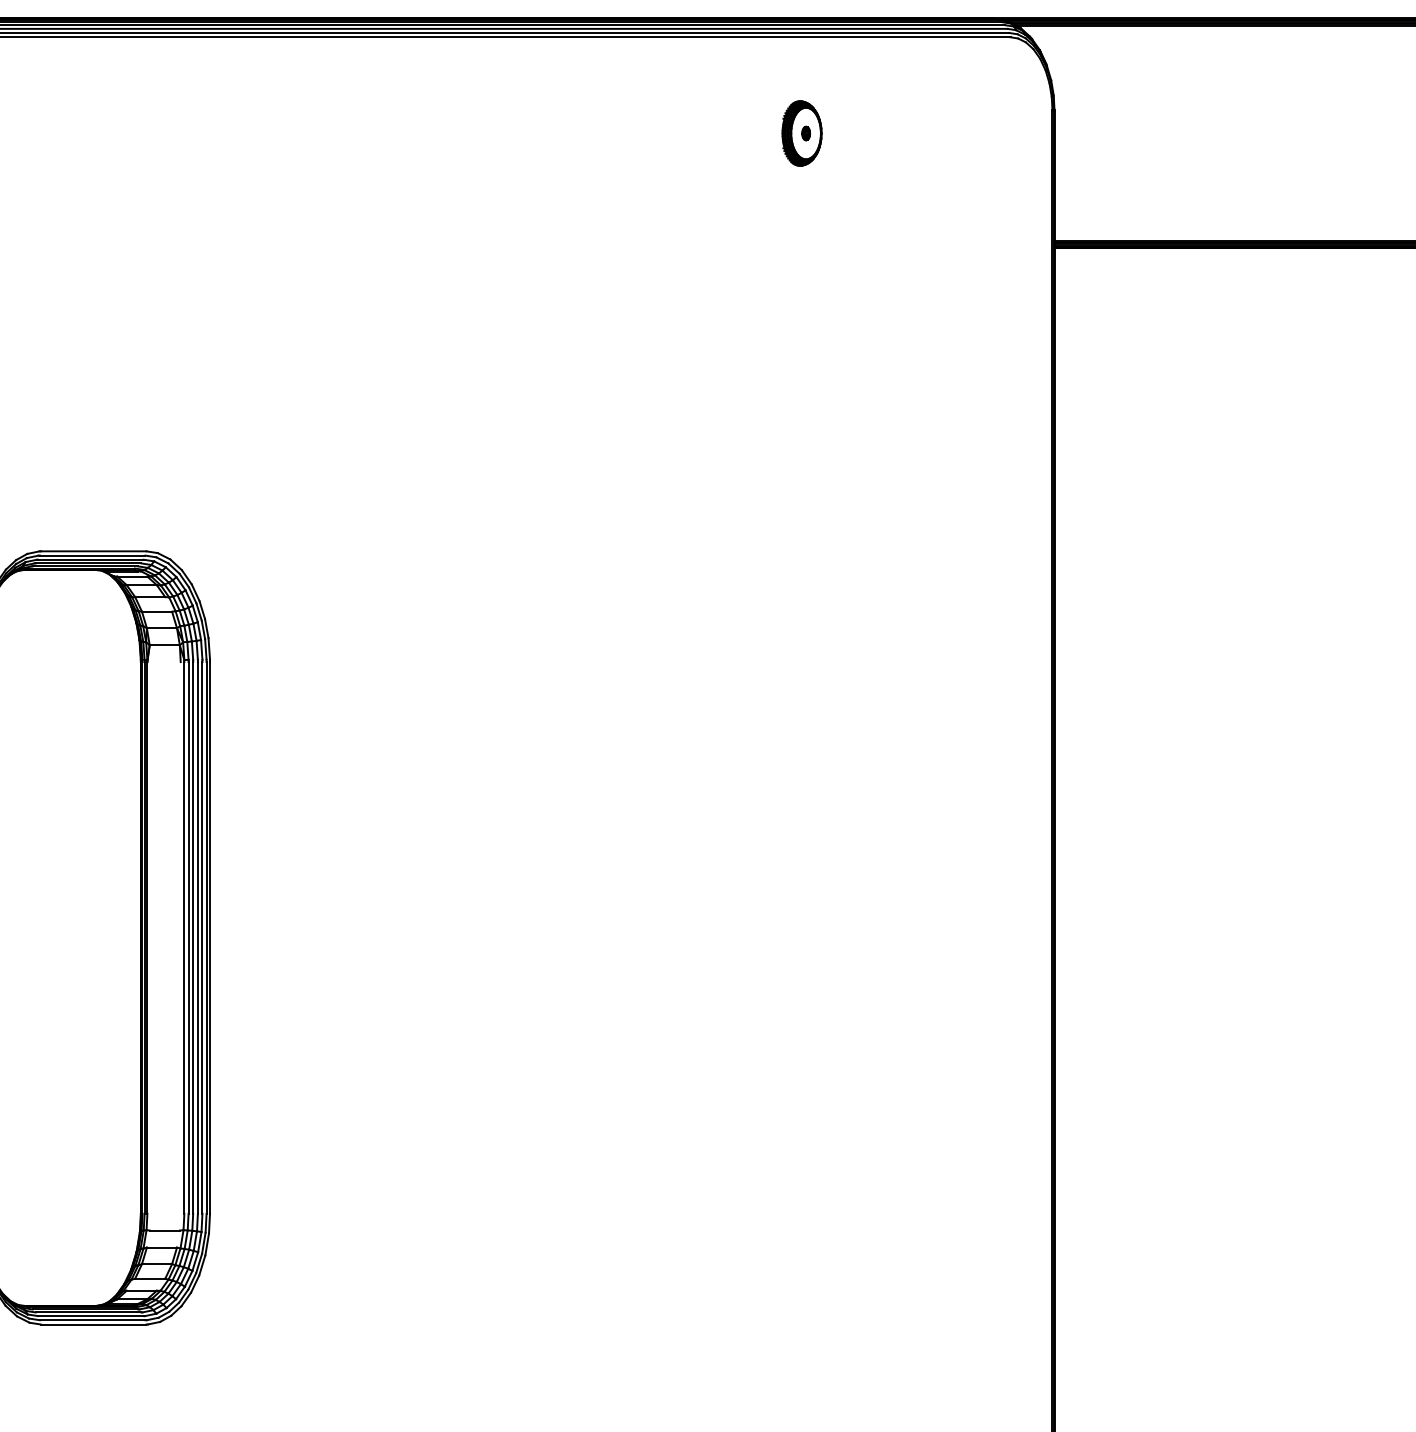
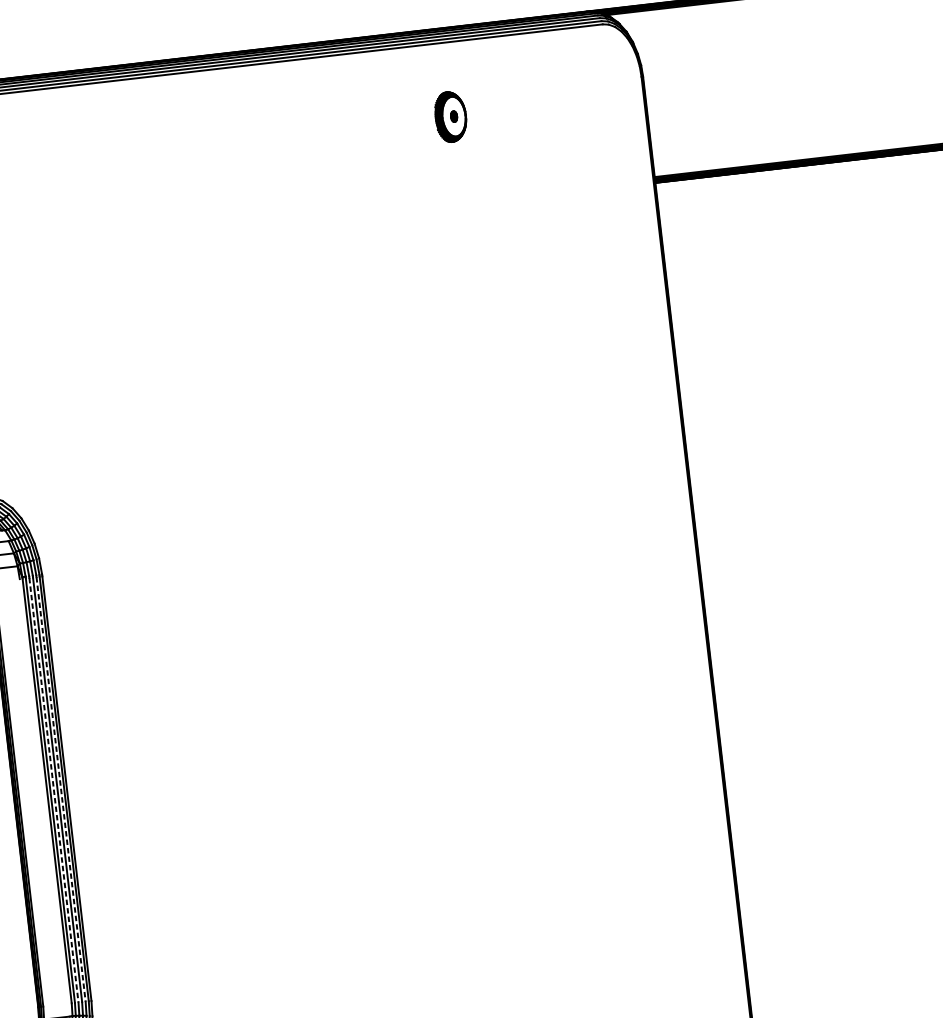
line: (193, 937) -> (54, 789), solid -> dashed
line: (202, 937) -> (61, 789), solid -> dashed

